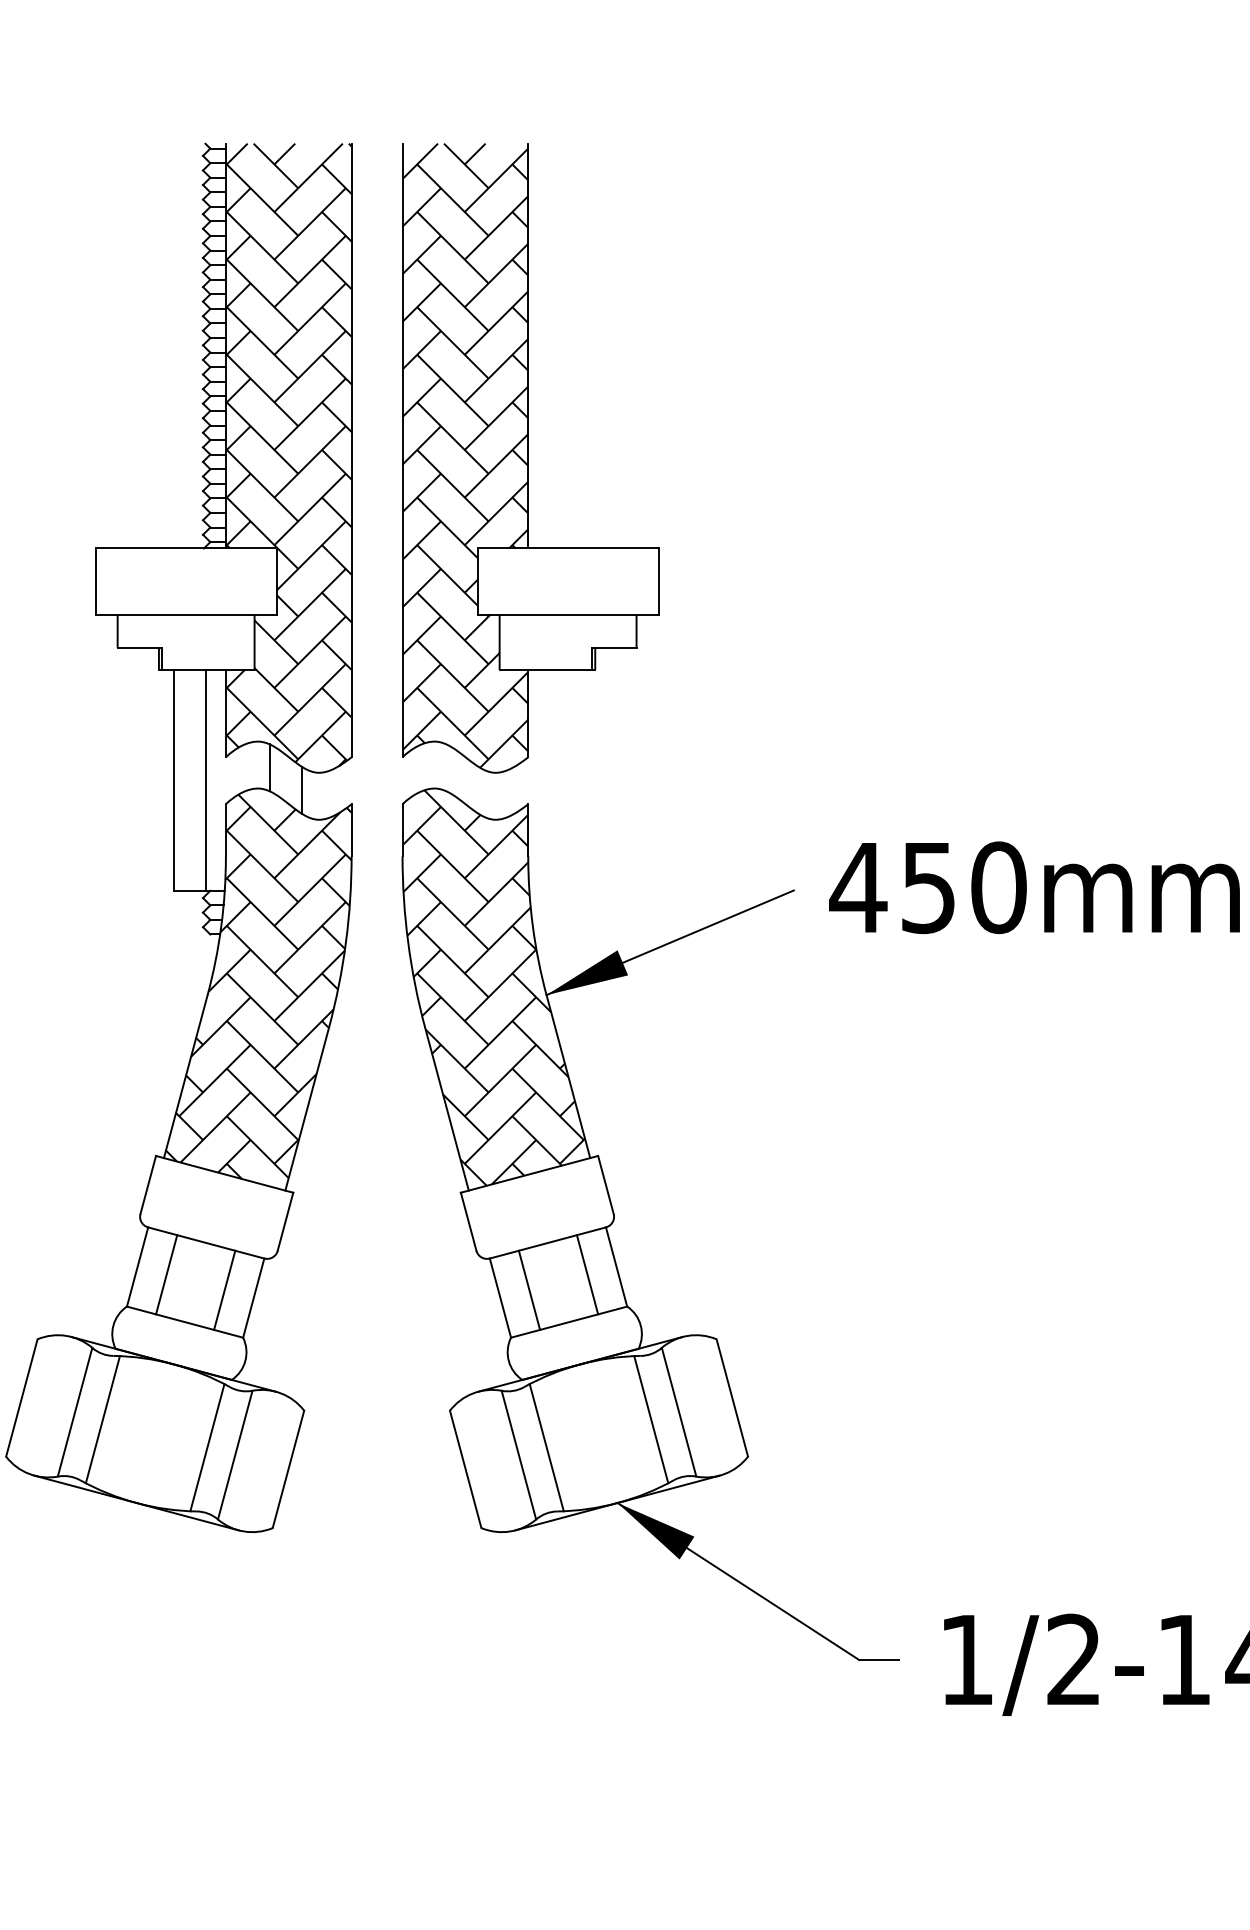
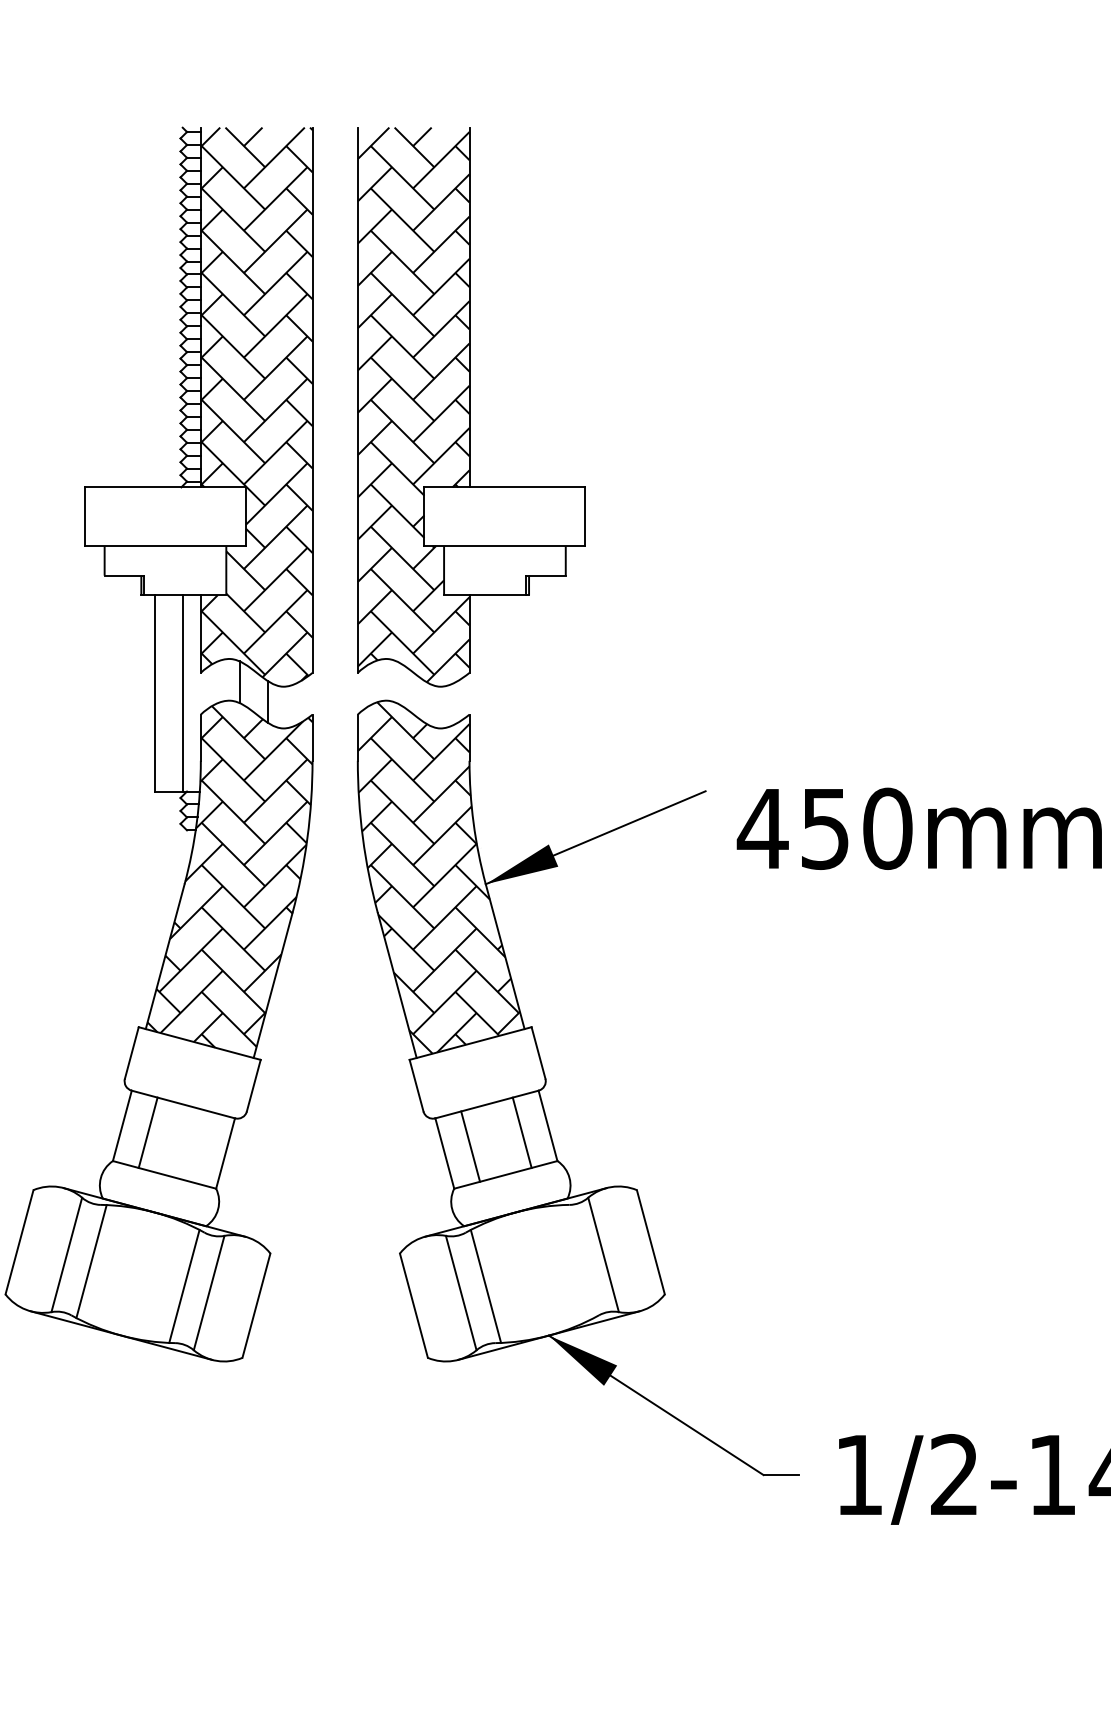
text: (1033, 887) -> (918, 828), moved
line: (224, 1290) -> (199, 1146), removed
line: (650, 1419) -> (578, 1261), removed

